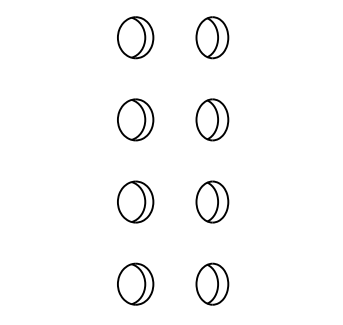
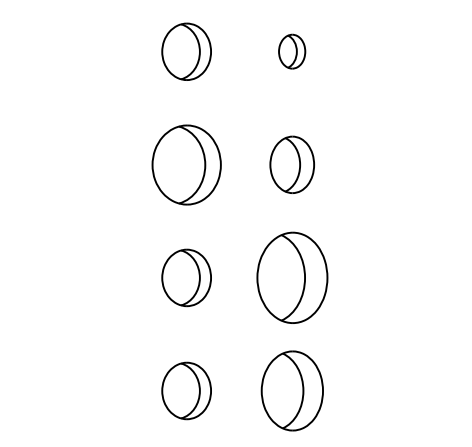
part: (211, 37) -> (291, 51), size x0.6
part: (135, 119) -> (186, 164), size x1.4
part: (211, 201) -> (291, 277), size x1.6
part: (211, 283) -> (291, 390), size x1.4

